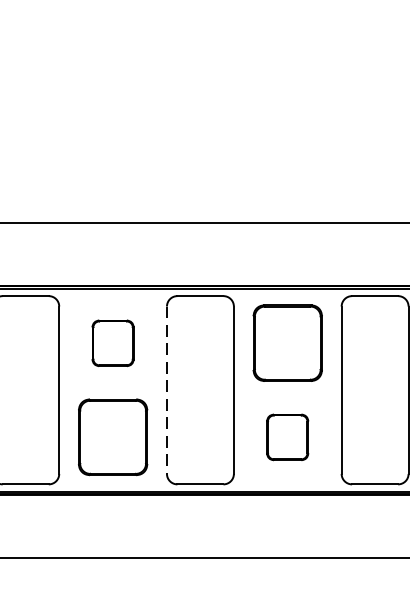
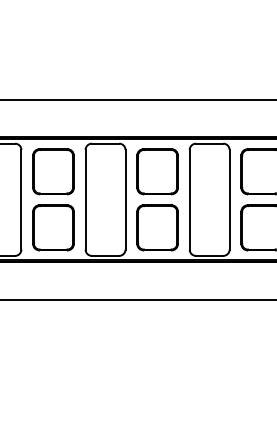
part: (113, 342) -> (53, 171), size x1.67
line: (166, 389) -> (85, 199), dashed -> solid
part: (287, 436) -> (157, 227), size x1.67

